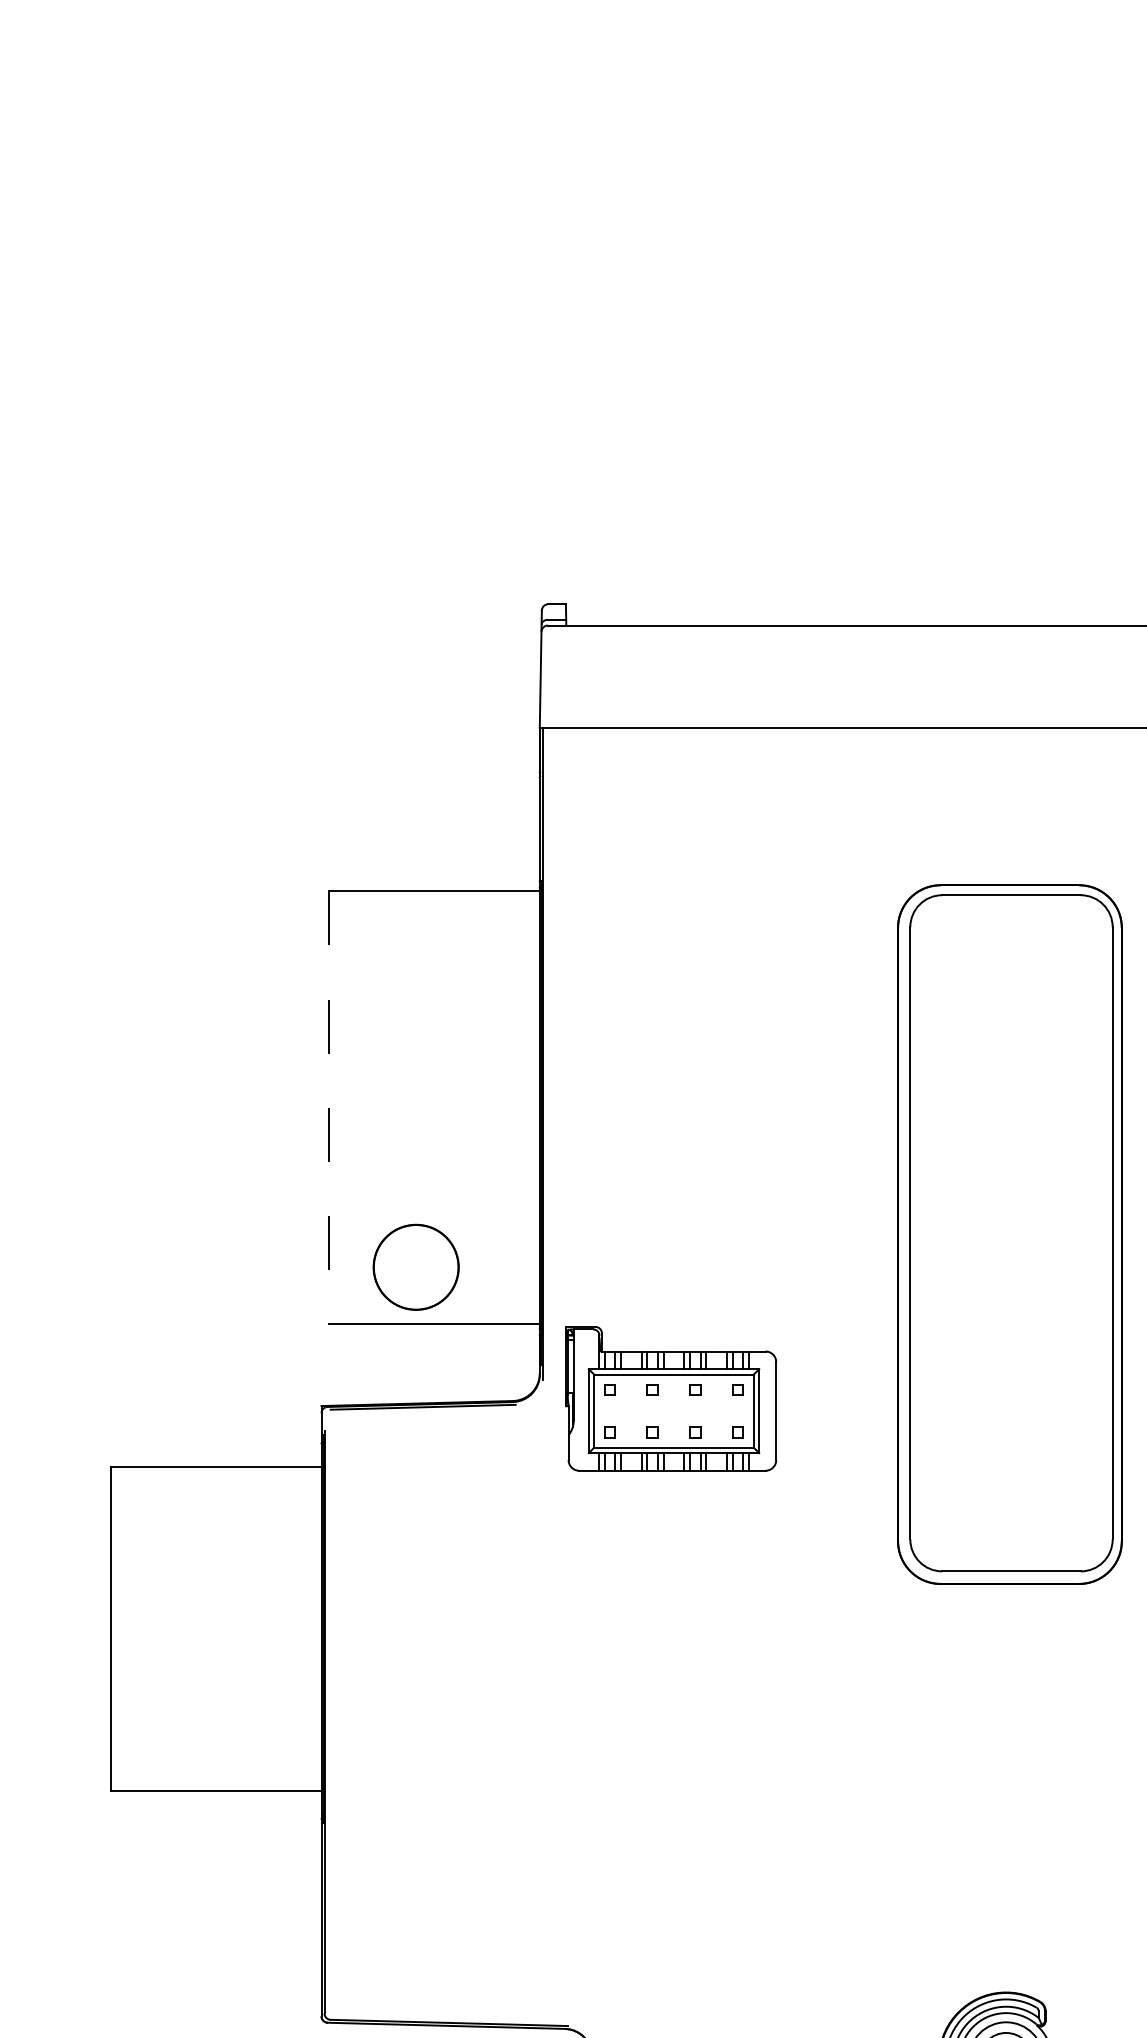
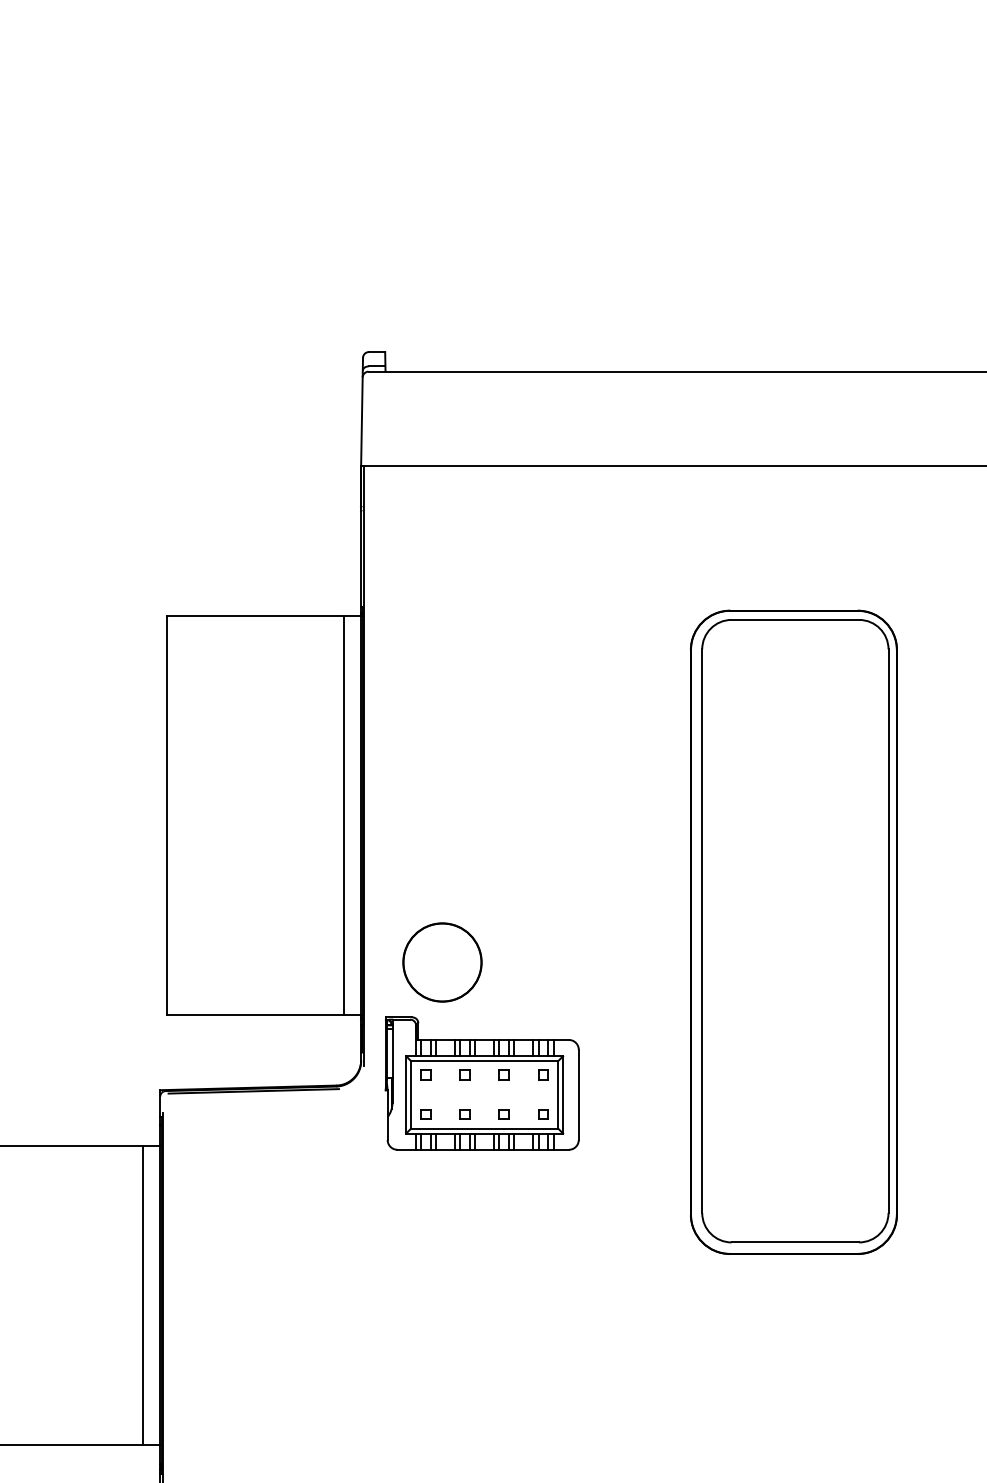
line: (521, 1107) -> (344, 815), added
line: (329, 1108) -> (167, 816), dashed -> solid
circle: (415, 1266) -> (441, 961), moved
line: (302, 1628) -> (142, 1294), added

